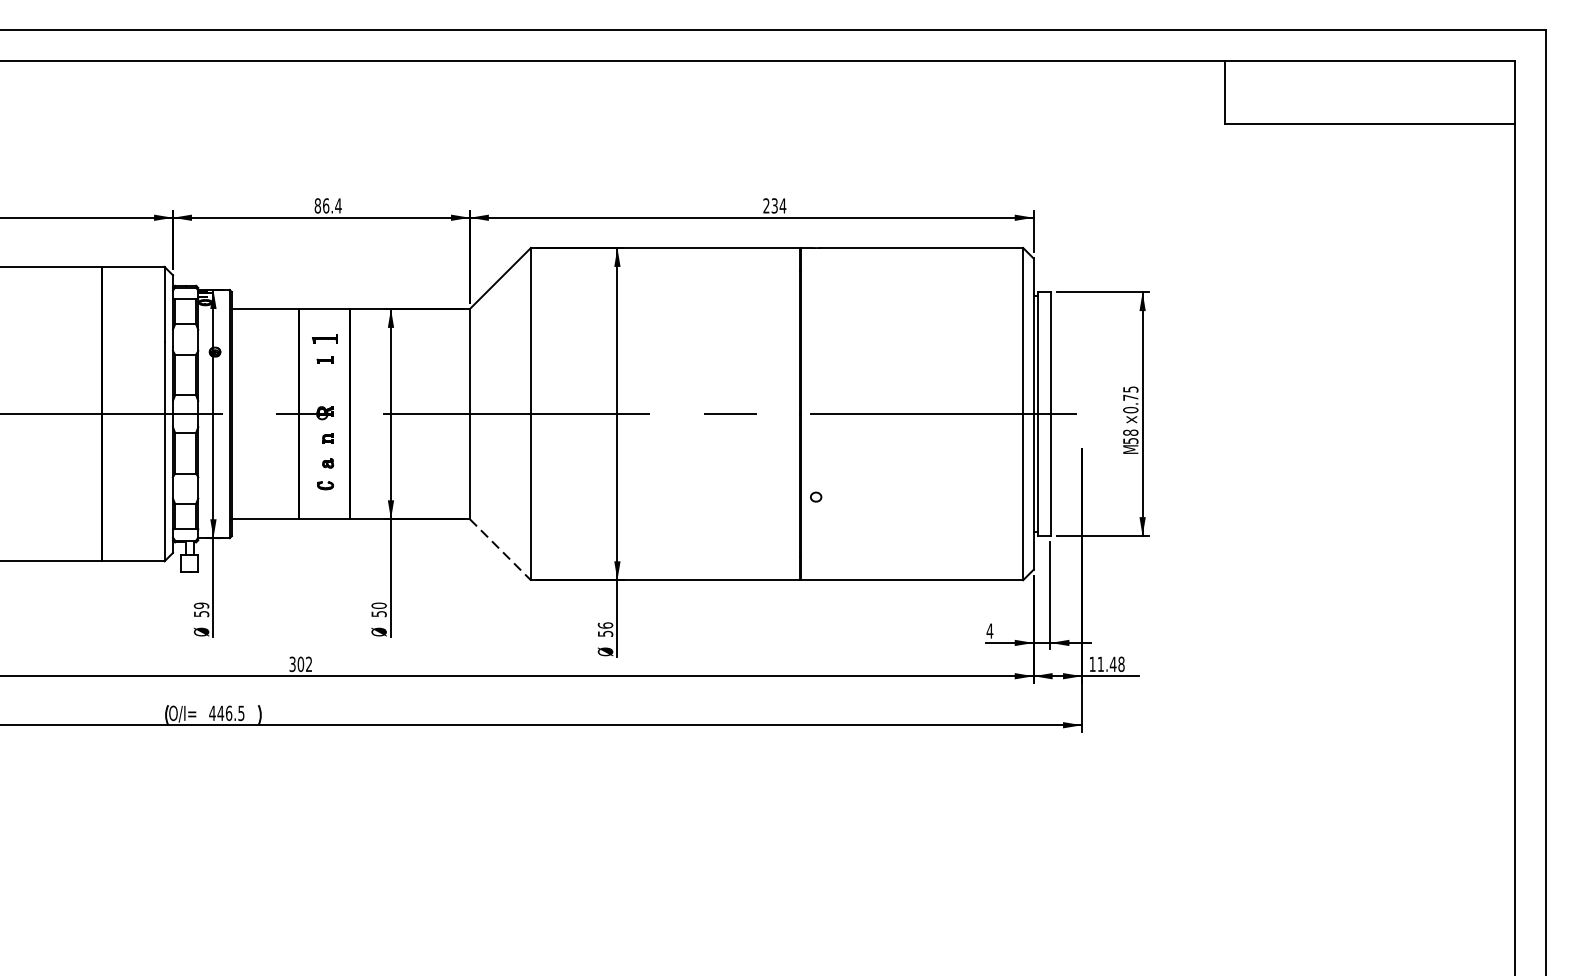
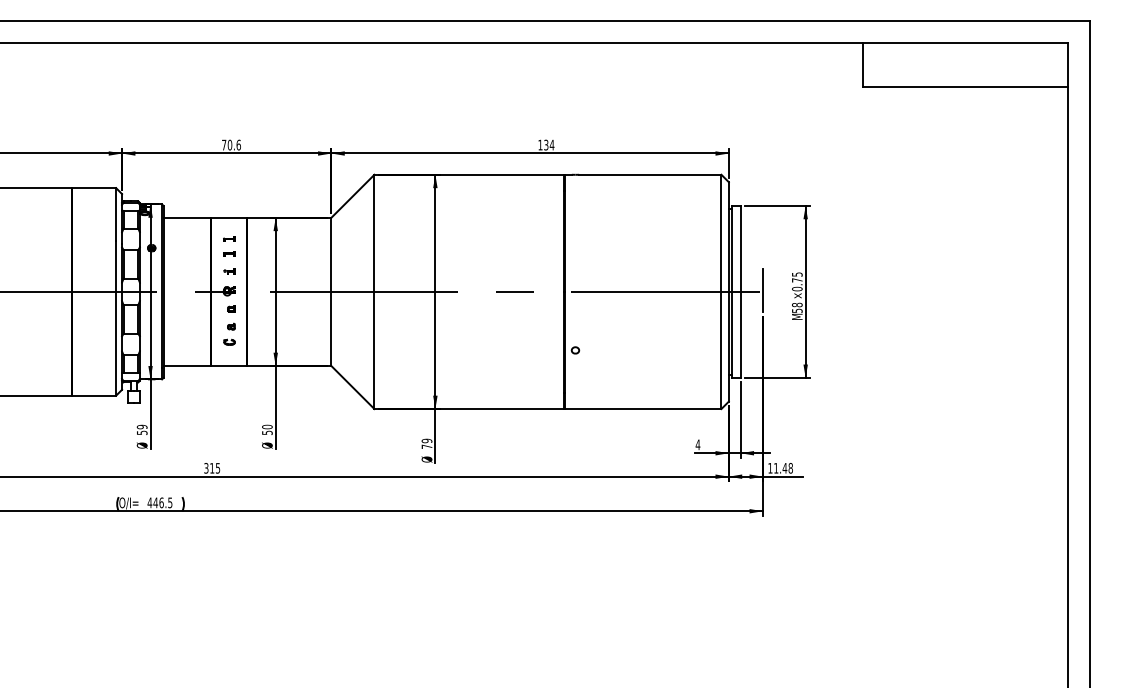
text: (328, 205) -> (231, 144), 86.4 -> 70.6
text: (766, 205) -> (540, 144), 234 -> 134
part: (325, 338) -> (229, 238), size x0.62
part: (325, 385) -> (229, 271), added
line: (1081, 412) -> (762, 290), added
line: (501, 549) -> (353, 387), dashed -> solid
text: (604, 629) -> (426, 443), 56 -> 79
text: (305, 664) -> (215, 468), 302 -> 315

